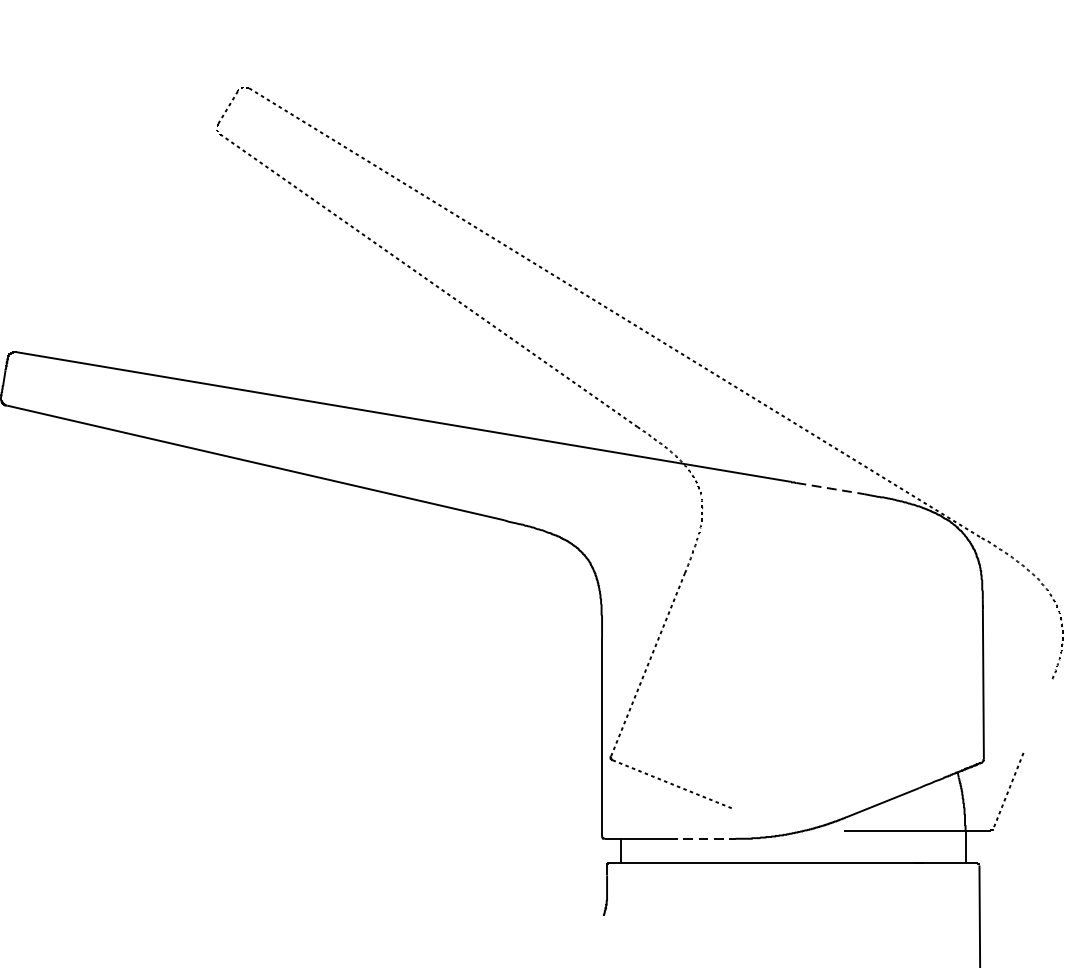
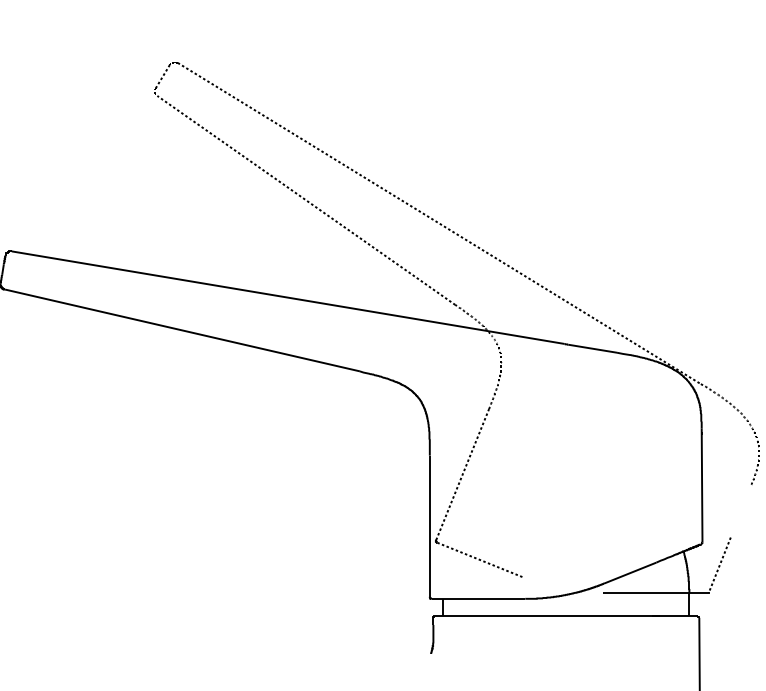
line: (831, 488) -> (593, 348), dashed -> solid
line: (702, 838) -> (501, 598), dashed -> solid

